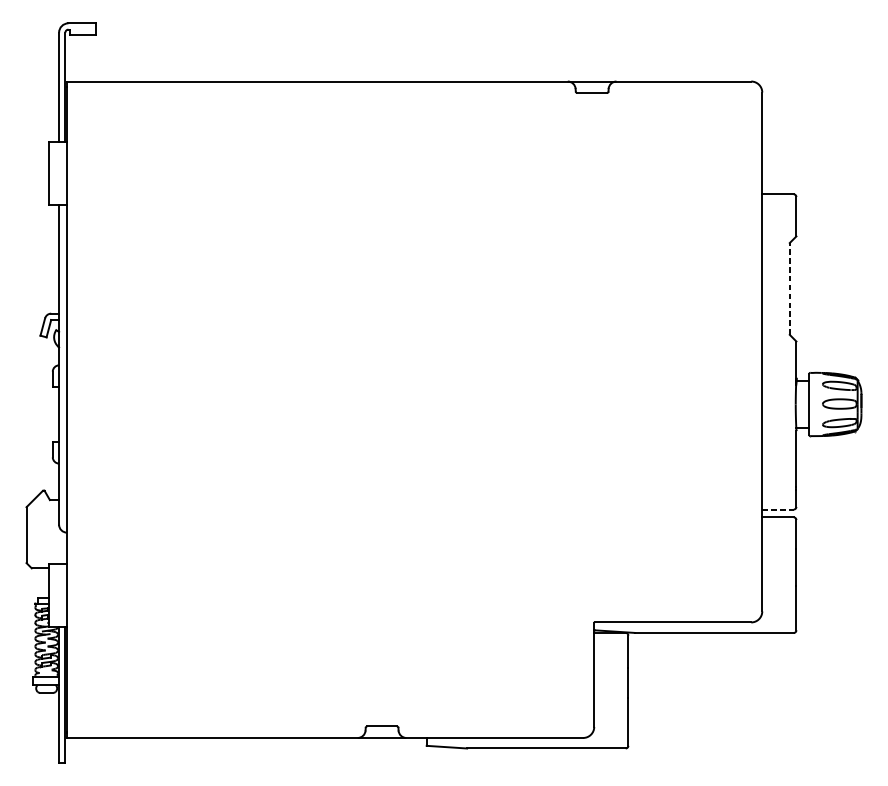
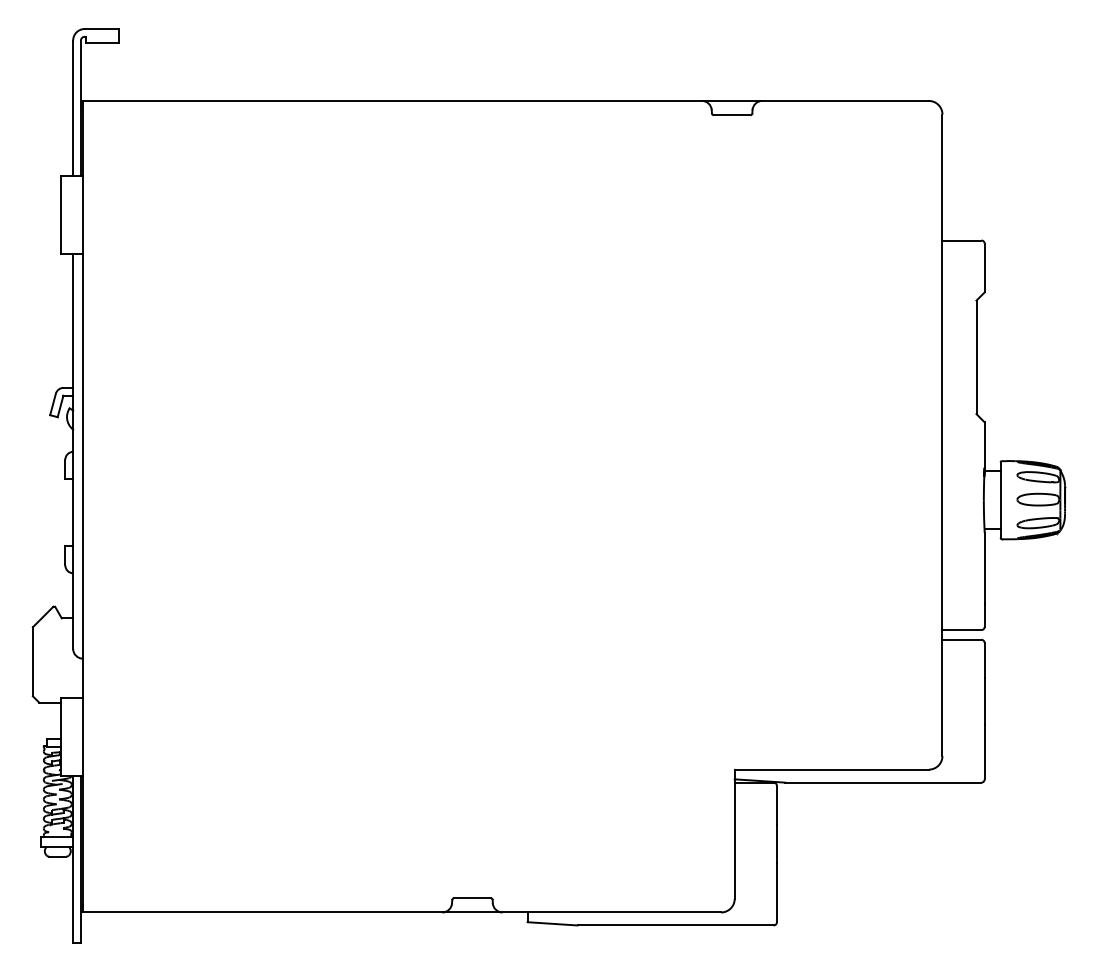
line: (789, 289) -> (976, 357), dashed -> solid
line: (778, 509) -> (962, 630), dashed -> solid

